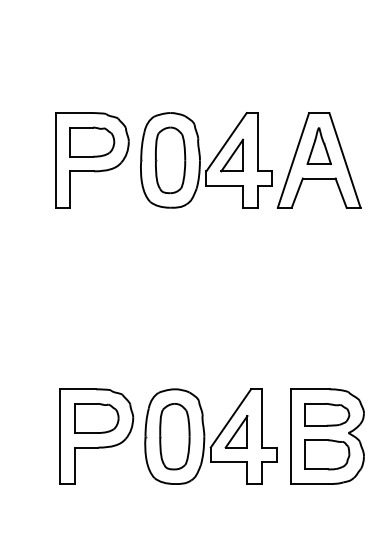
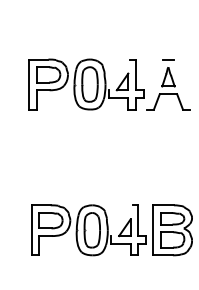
line: (226, 141) -> (119, 74), removed
line: (292, 160) -> (154, 84), removed
line: (343, 160) -> (181, 84), removed
line: (230, 418) -> (121, 220), removed

